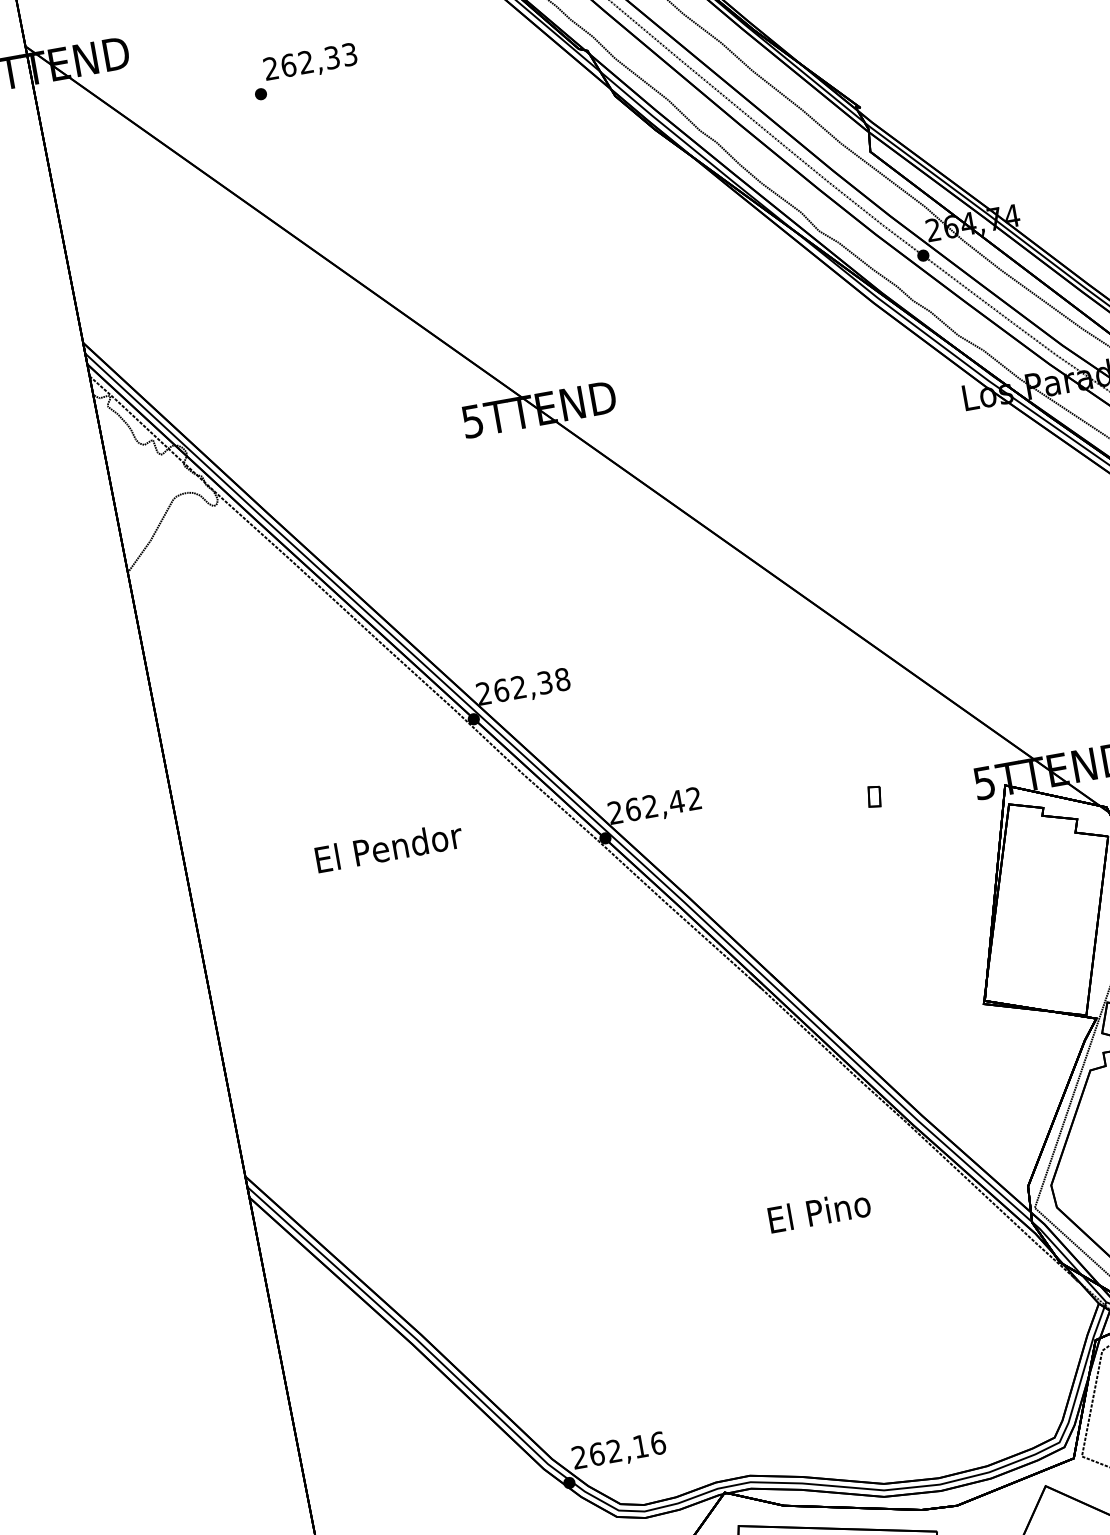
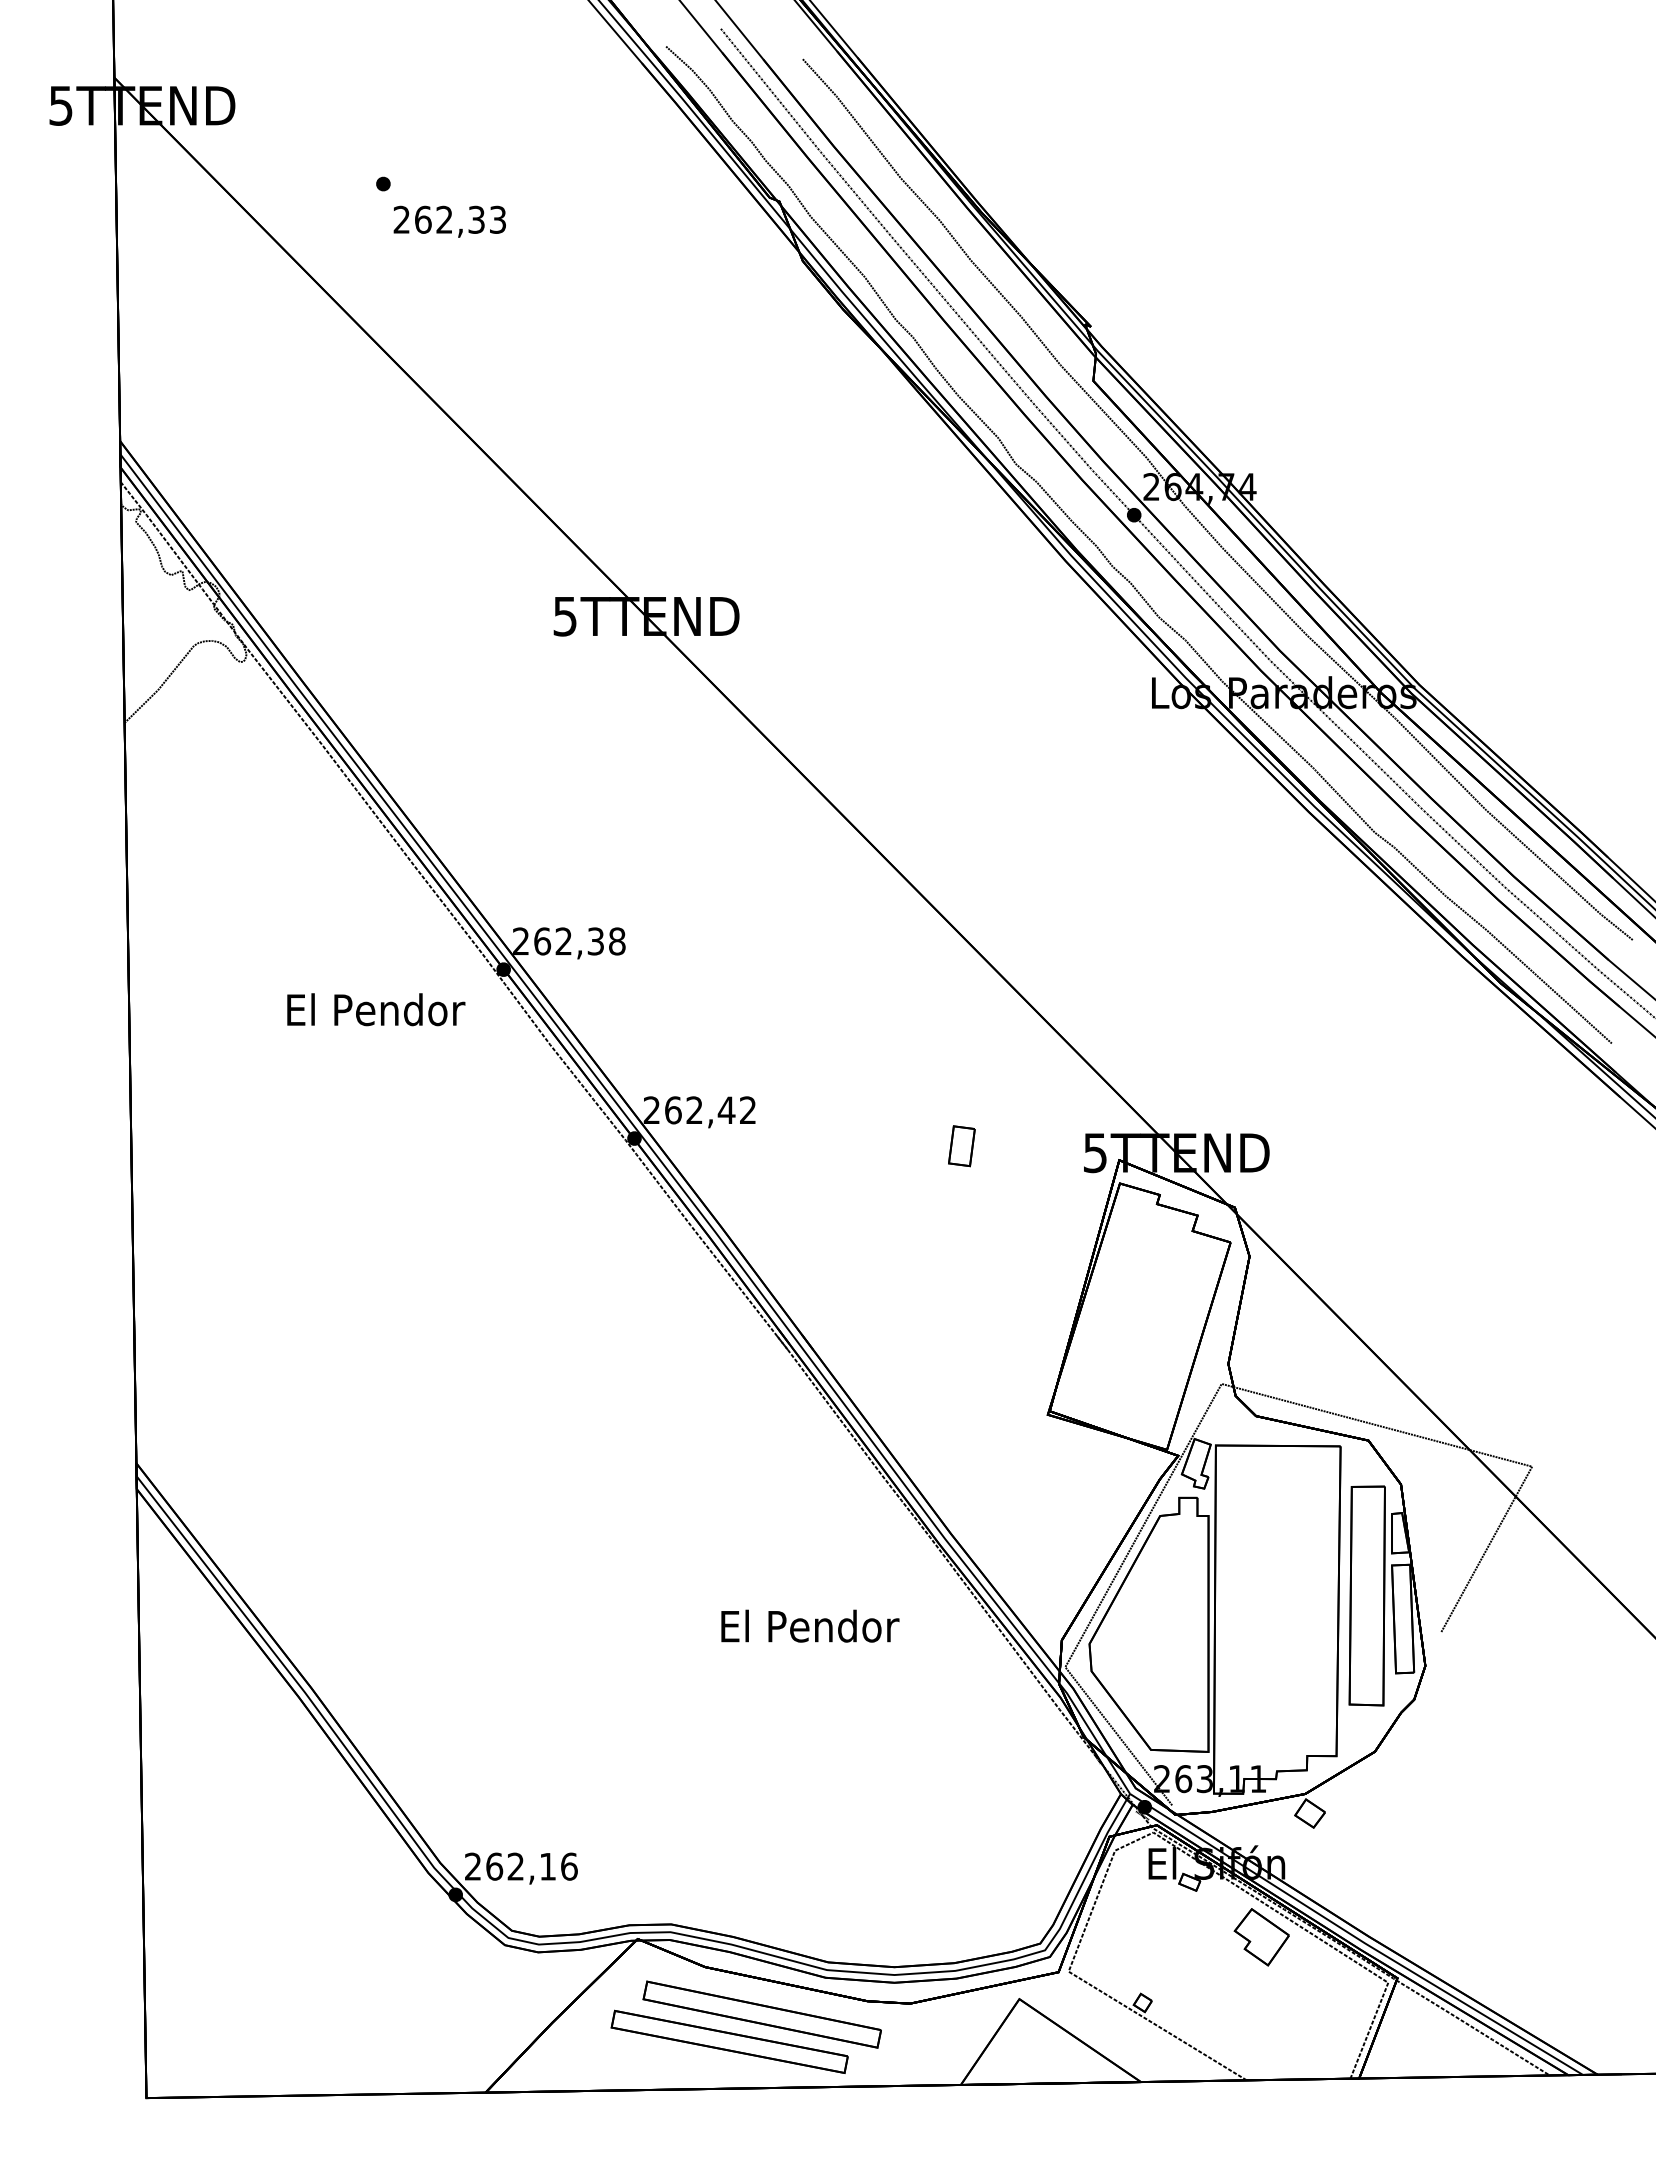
text: (310, 63) -> (449, 221), moved
part: (874, 796) -> (962, 1145), size x1.6
text: (389, 847) -> (376, 1009), moved
text: (820, 1210) -> (810, 1625), El Pino -> El Pendor

